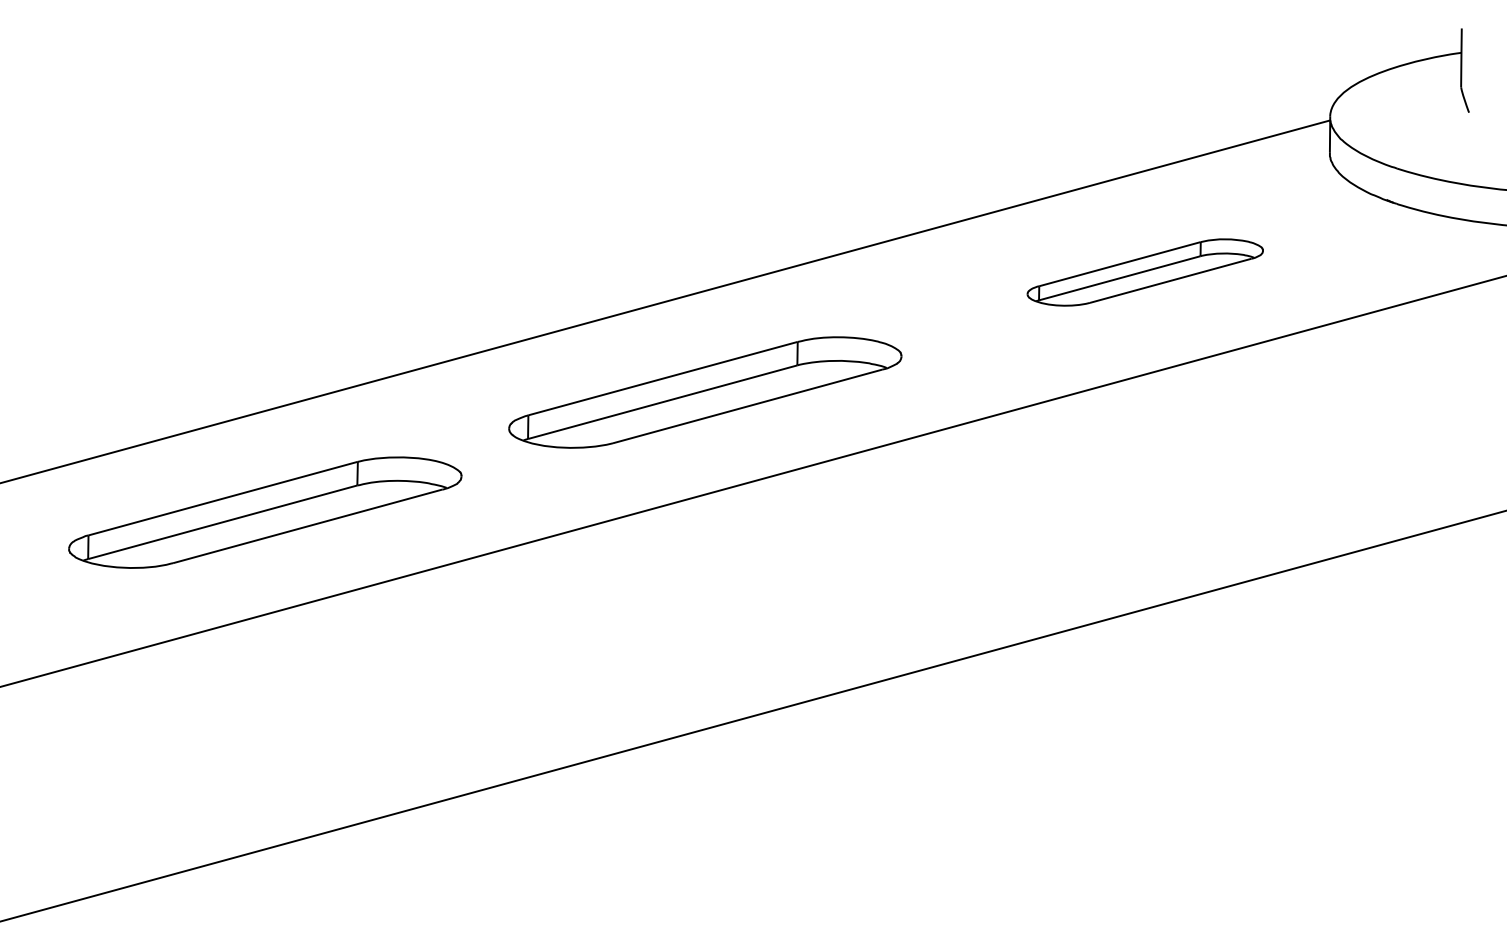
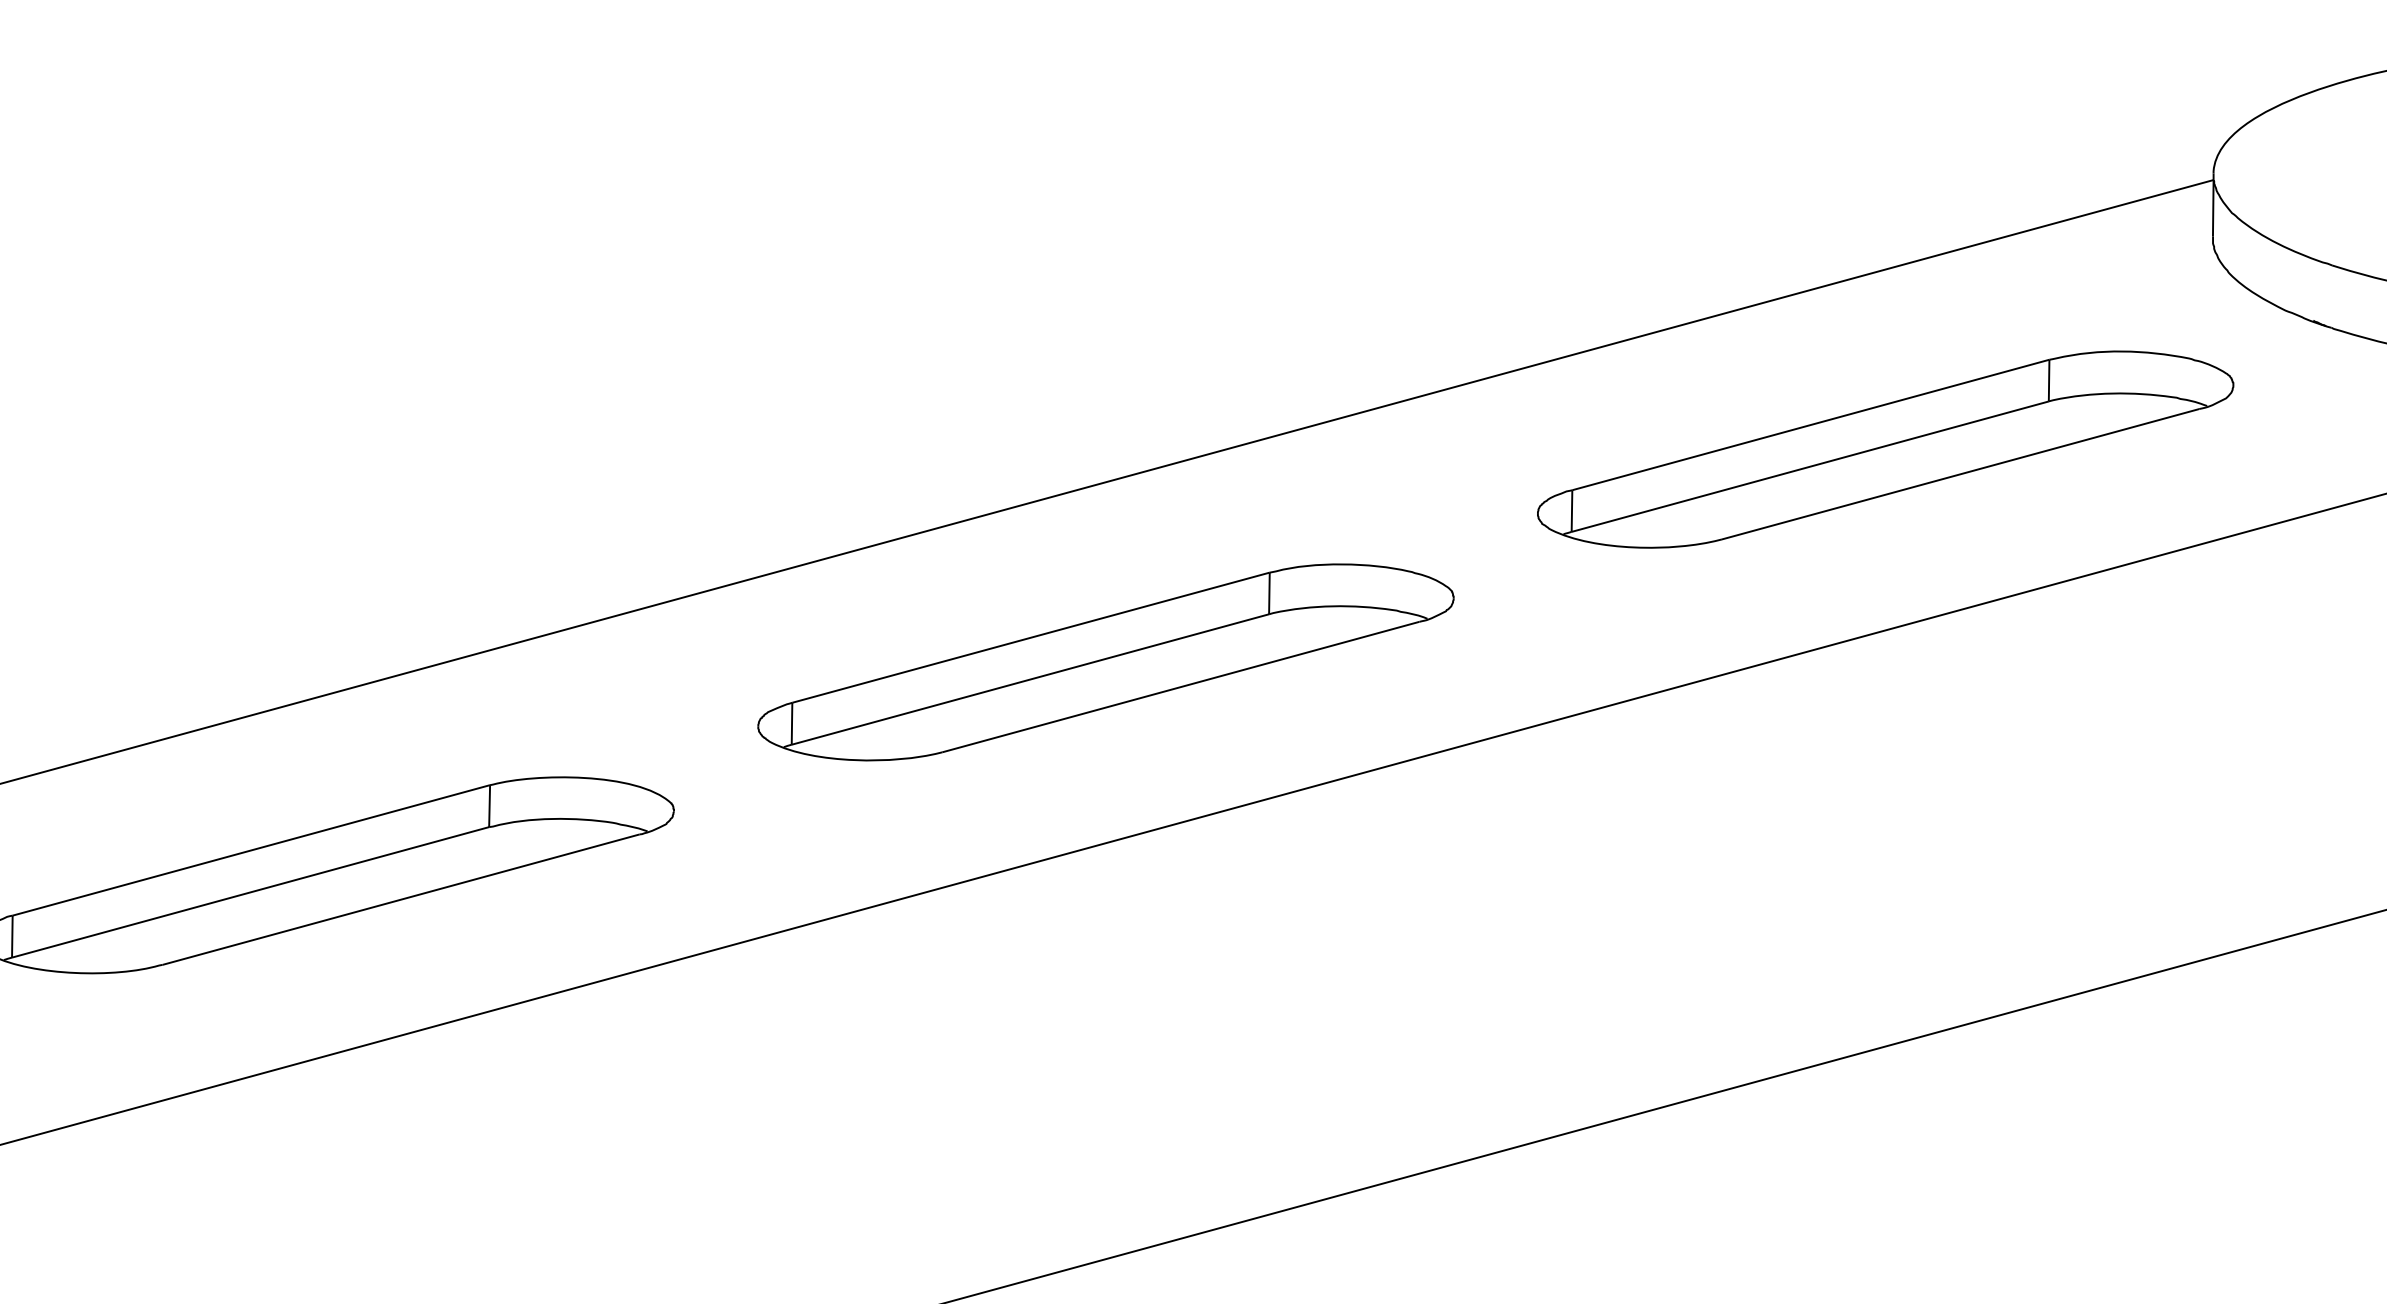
part: (1145, 272) -> (1886, 449), size x1.67

